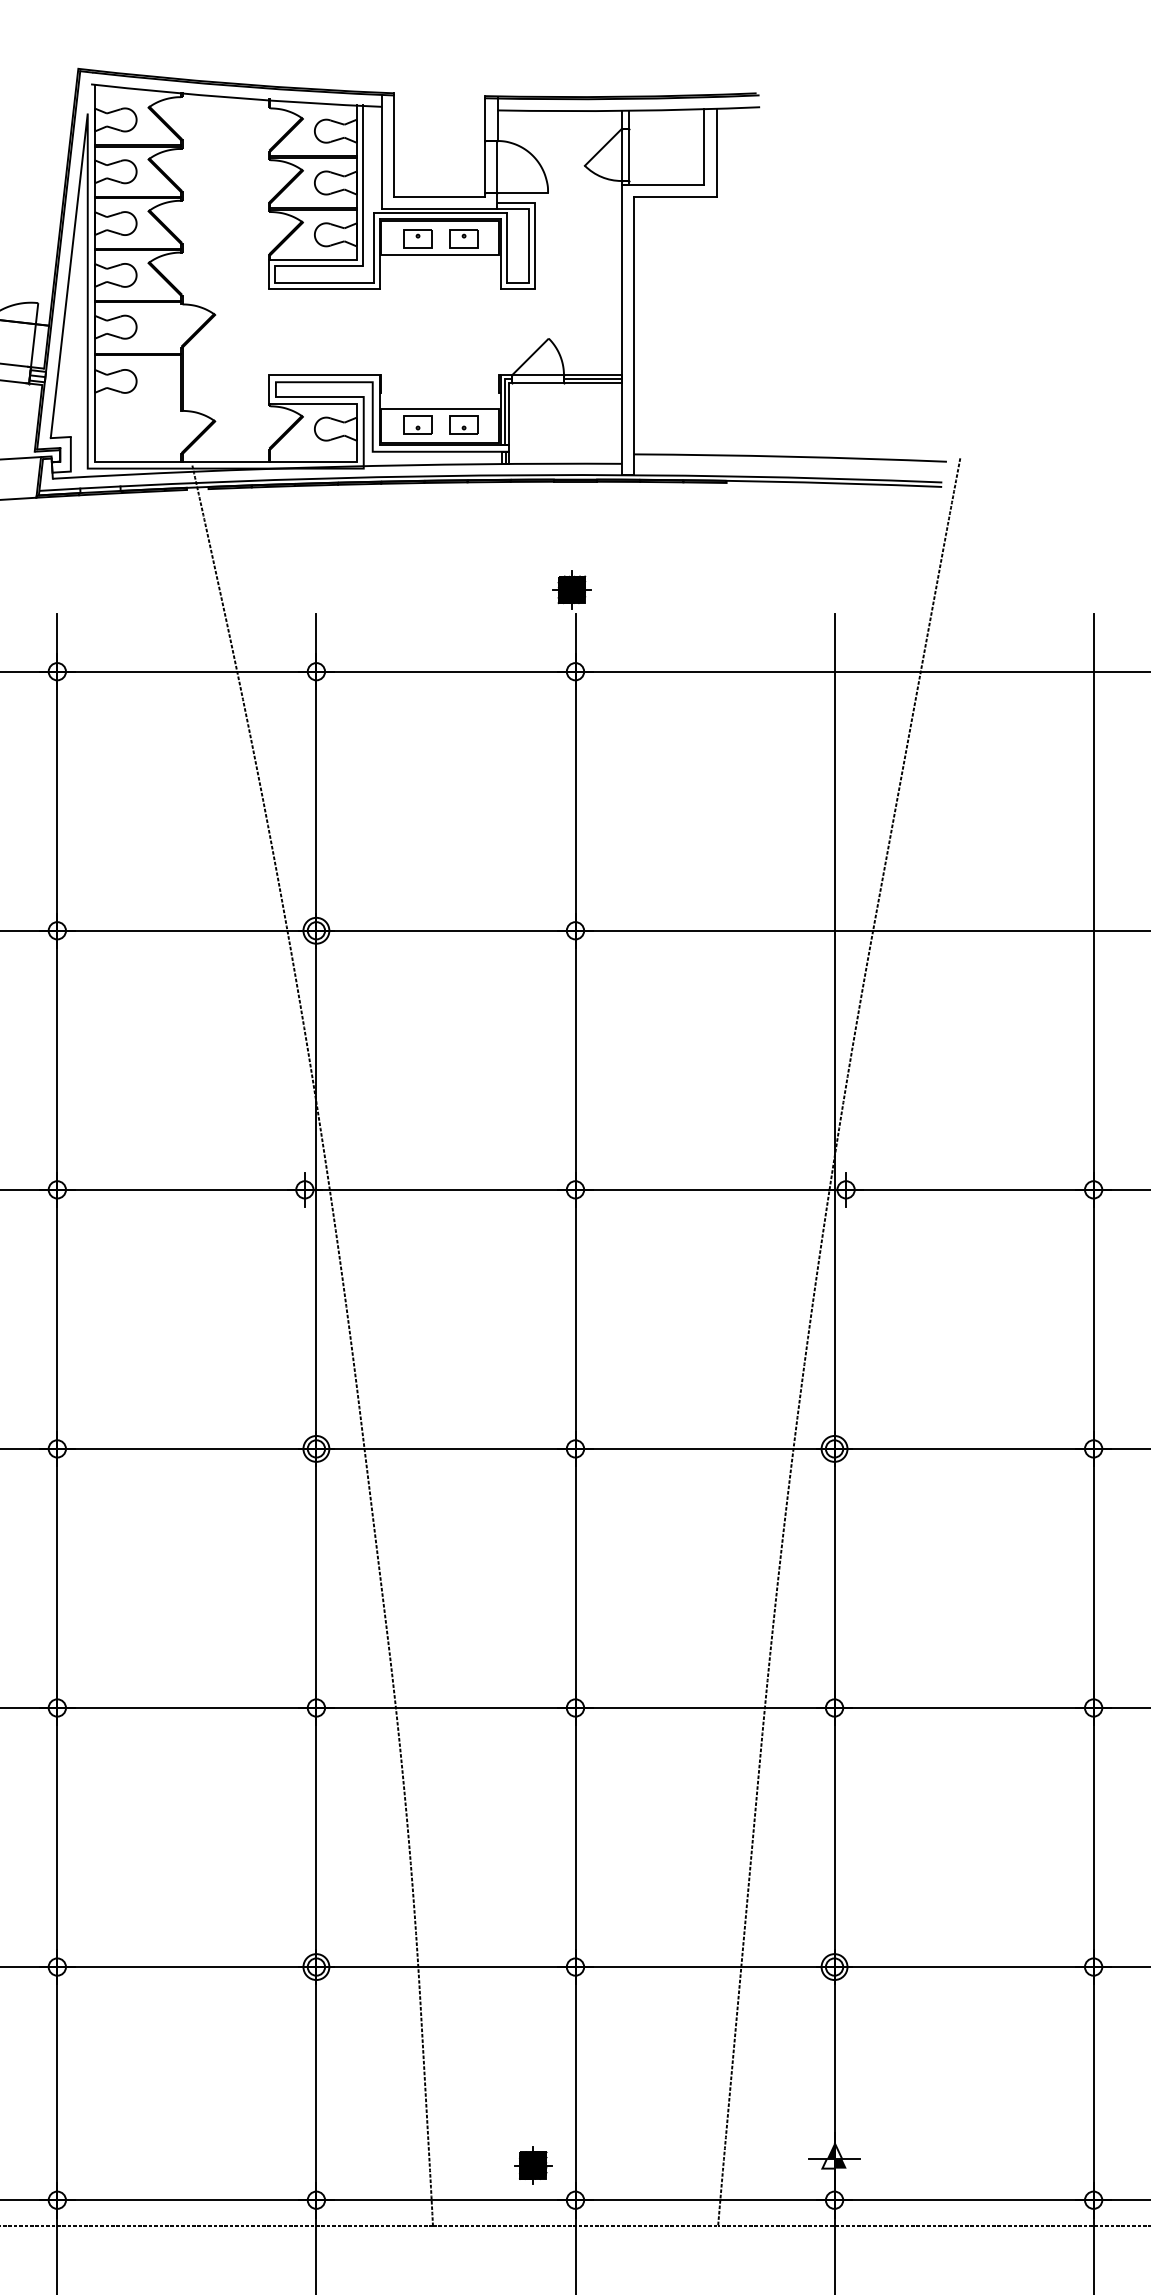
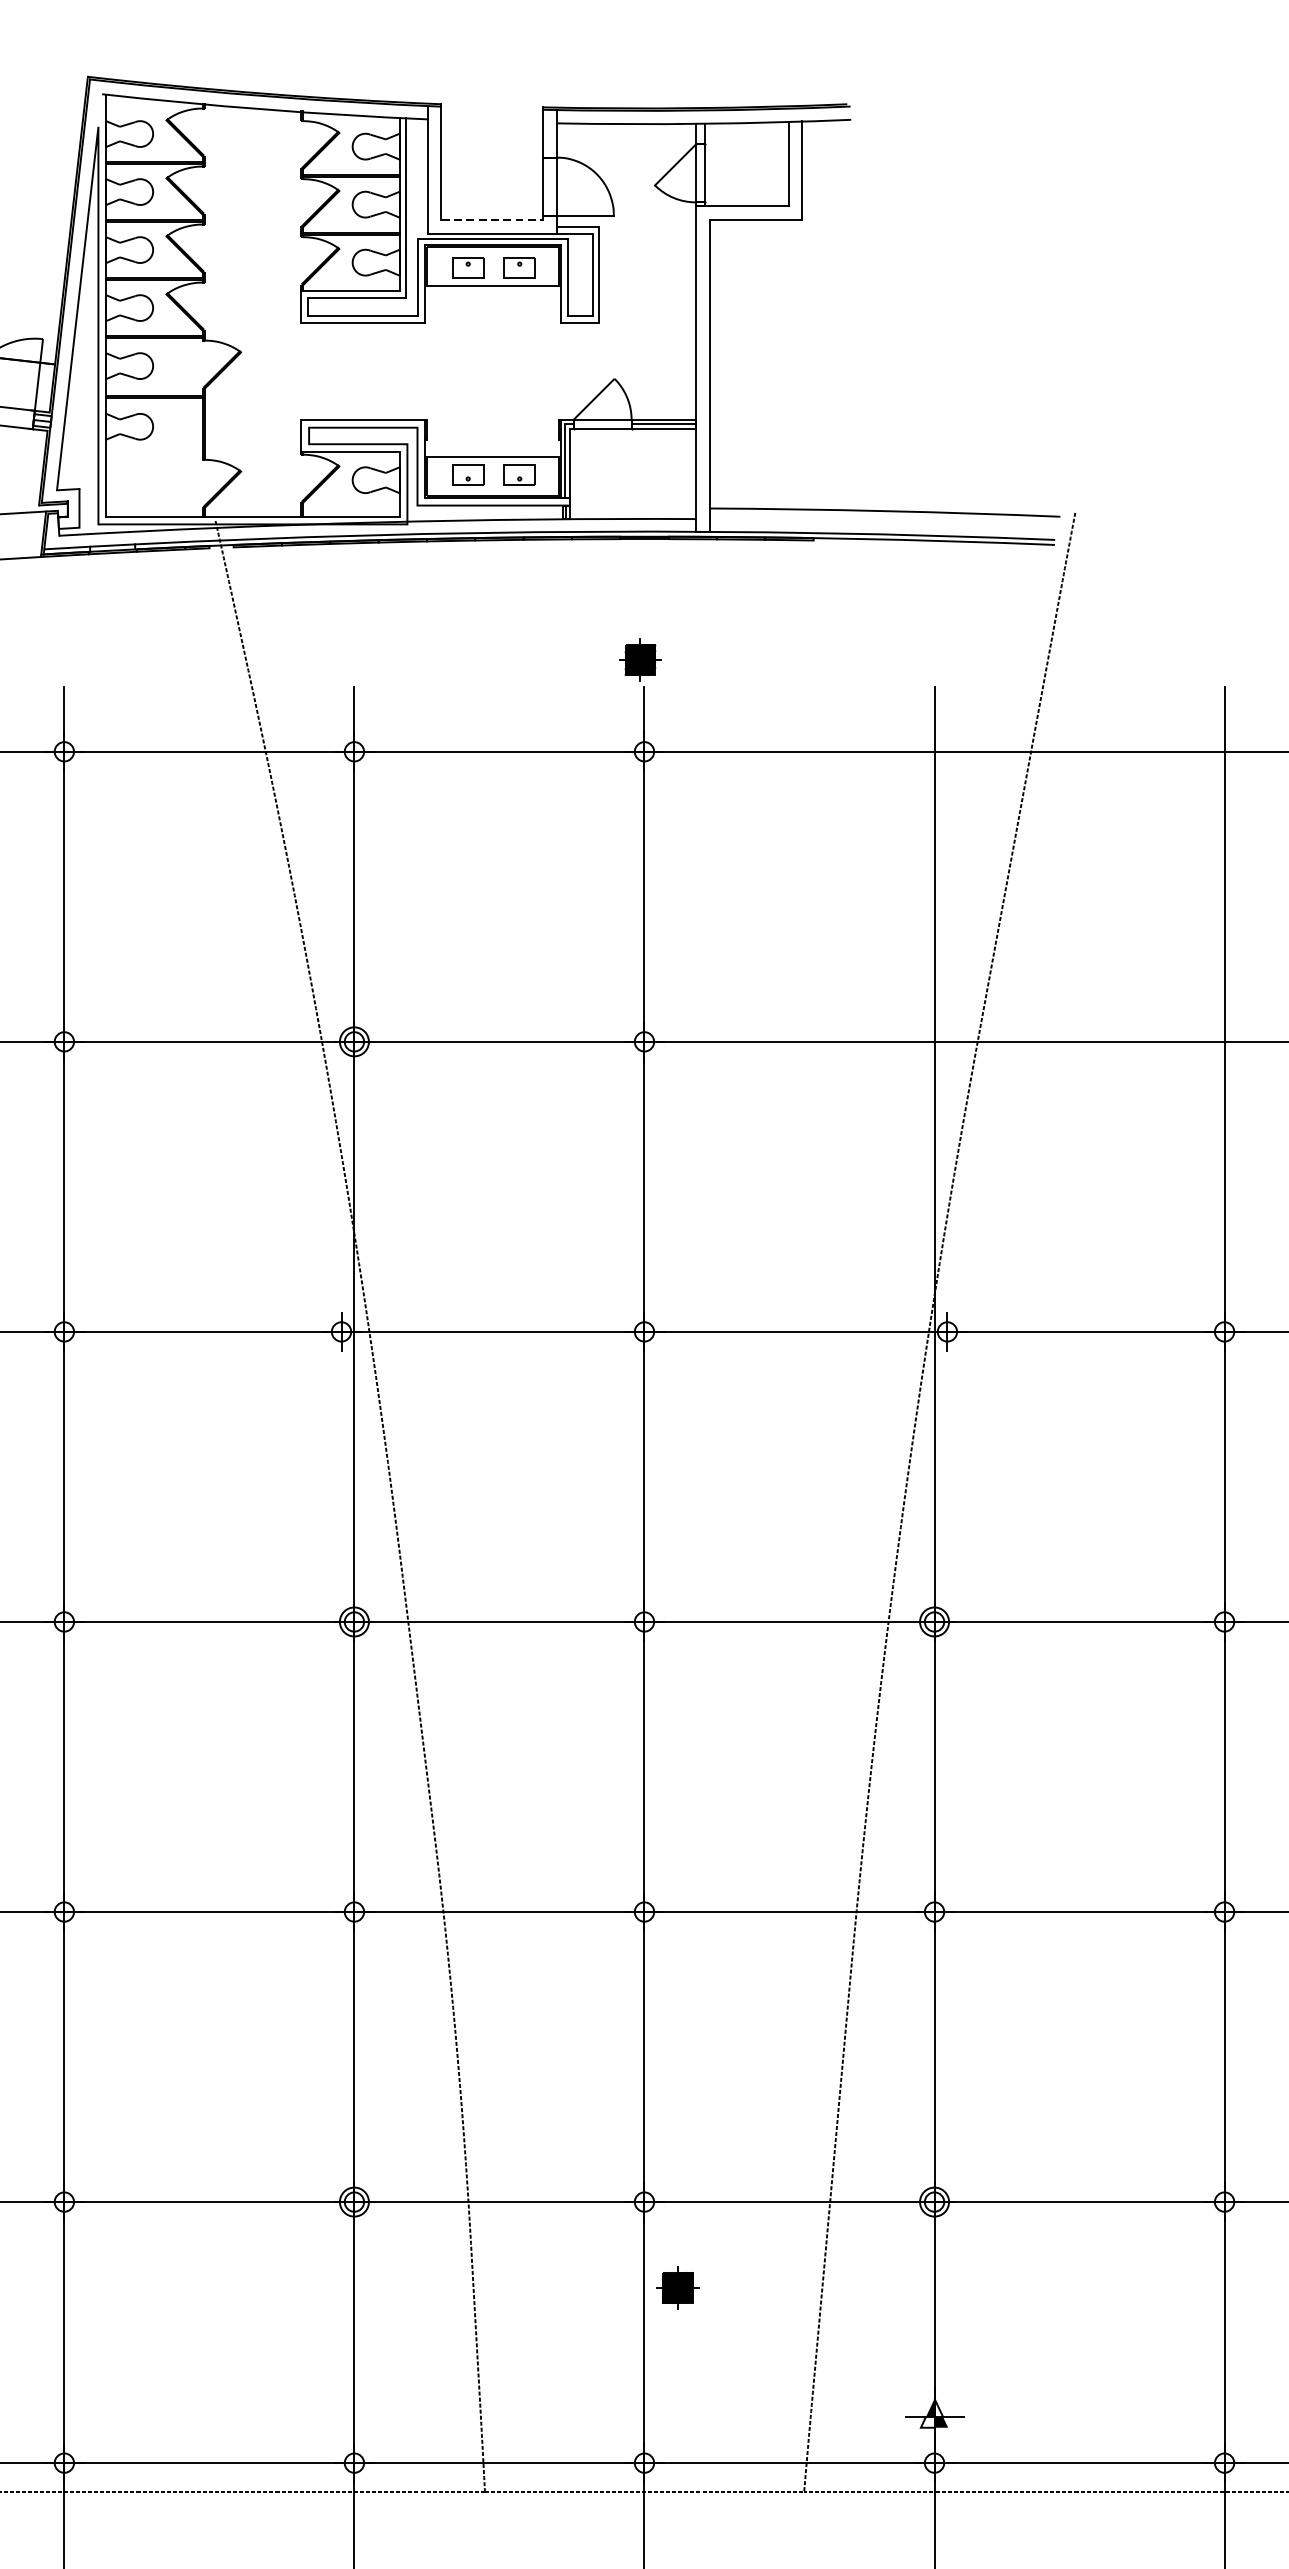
line: (440, 197) -> (493, 220), solid -> dashed
part: (533, 2165) -> (678, 2287), moved

